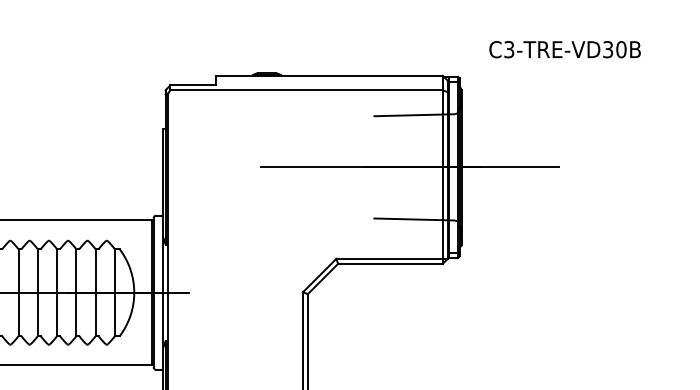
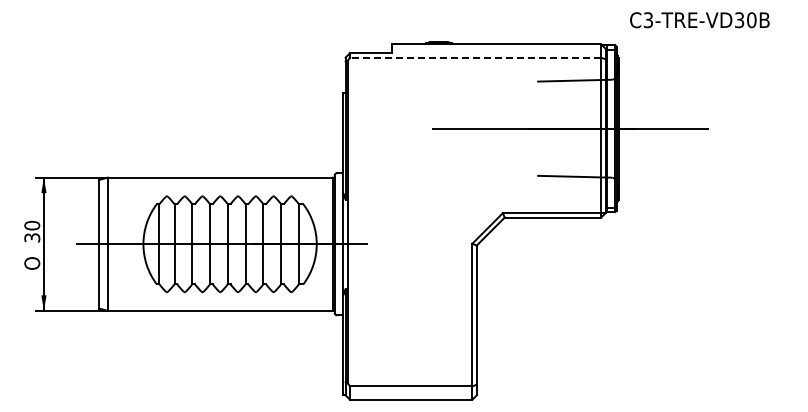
text: (564, 49) -> (699, 20), moved
line: (306, 90) -> (475, 57), solid -> dashed

